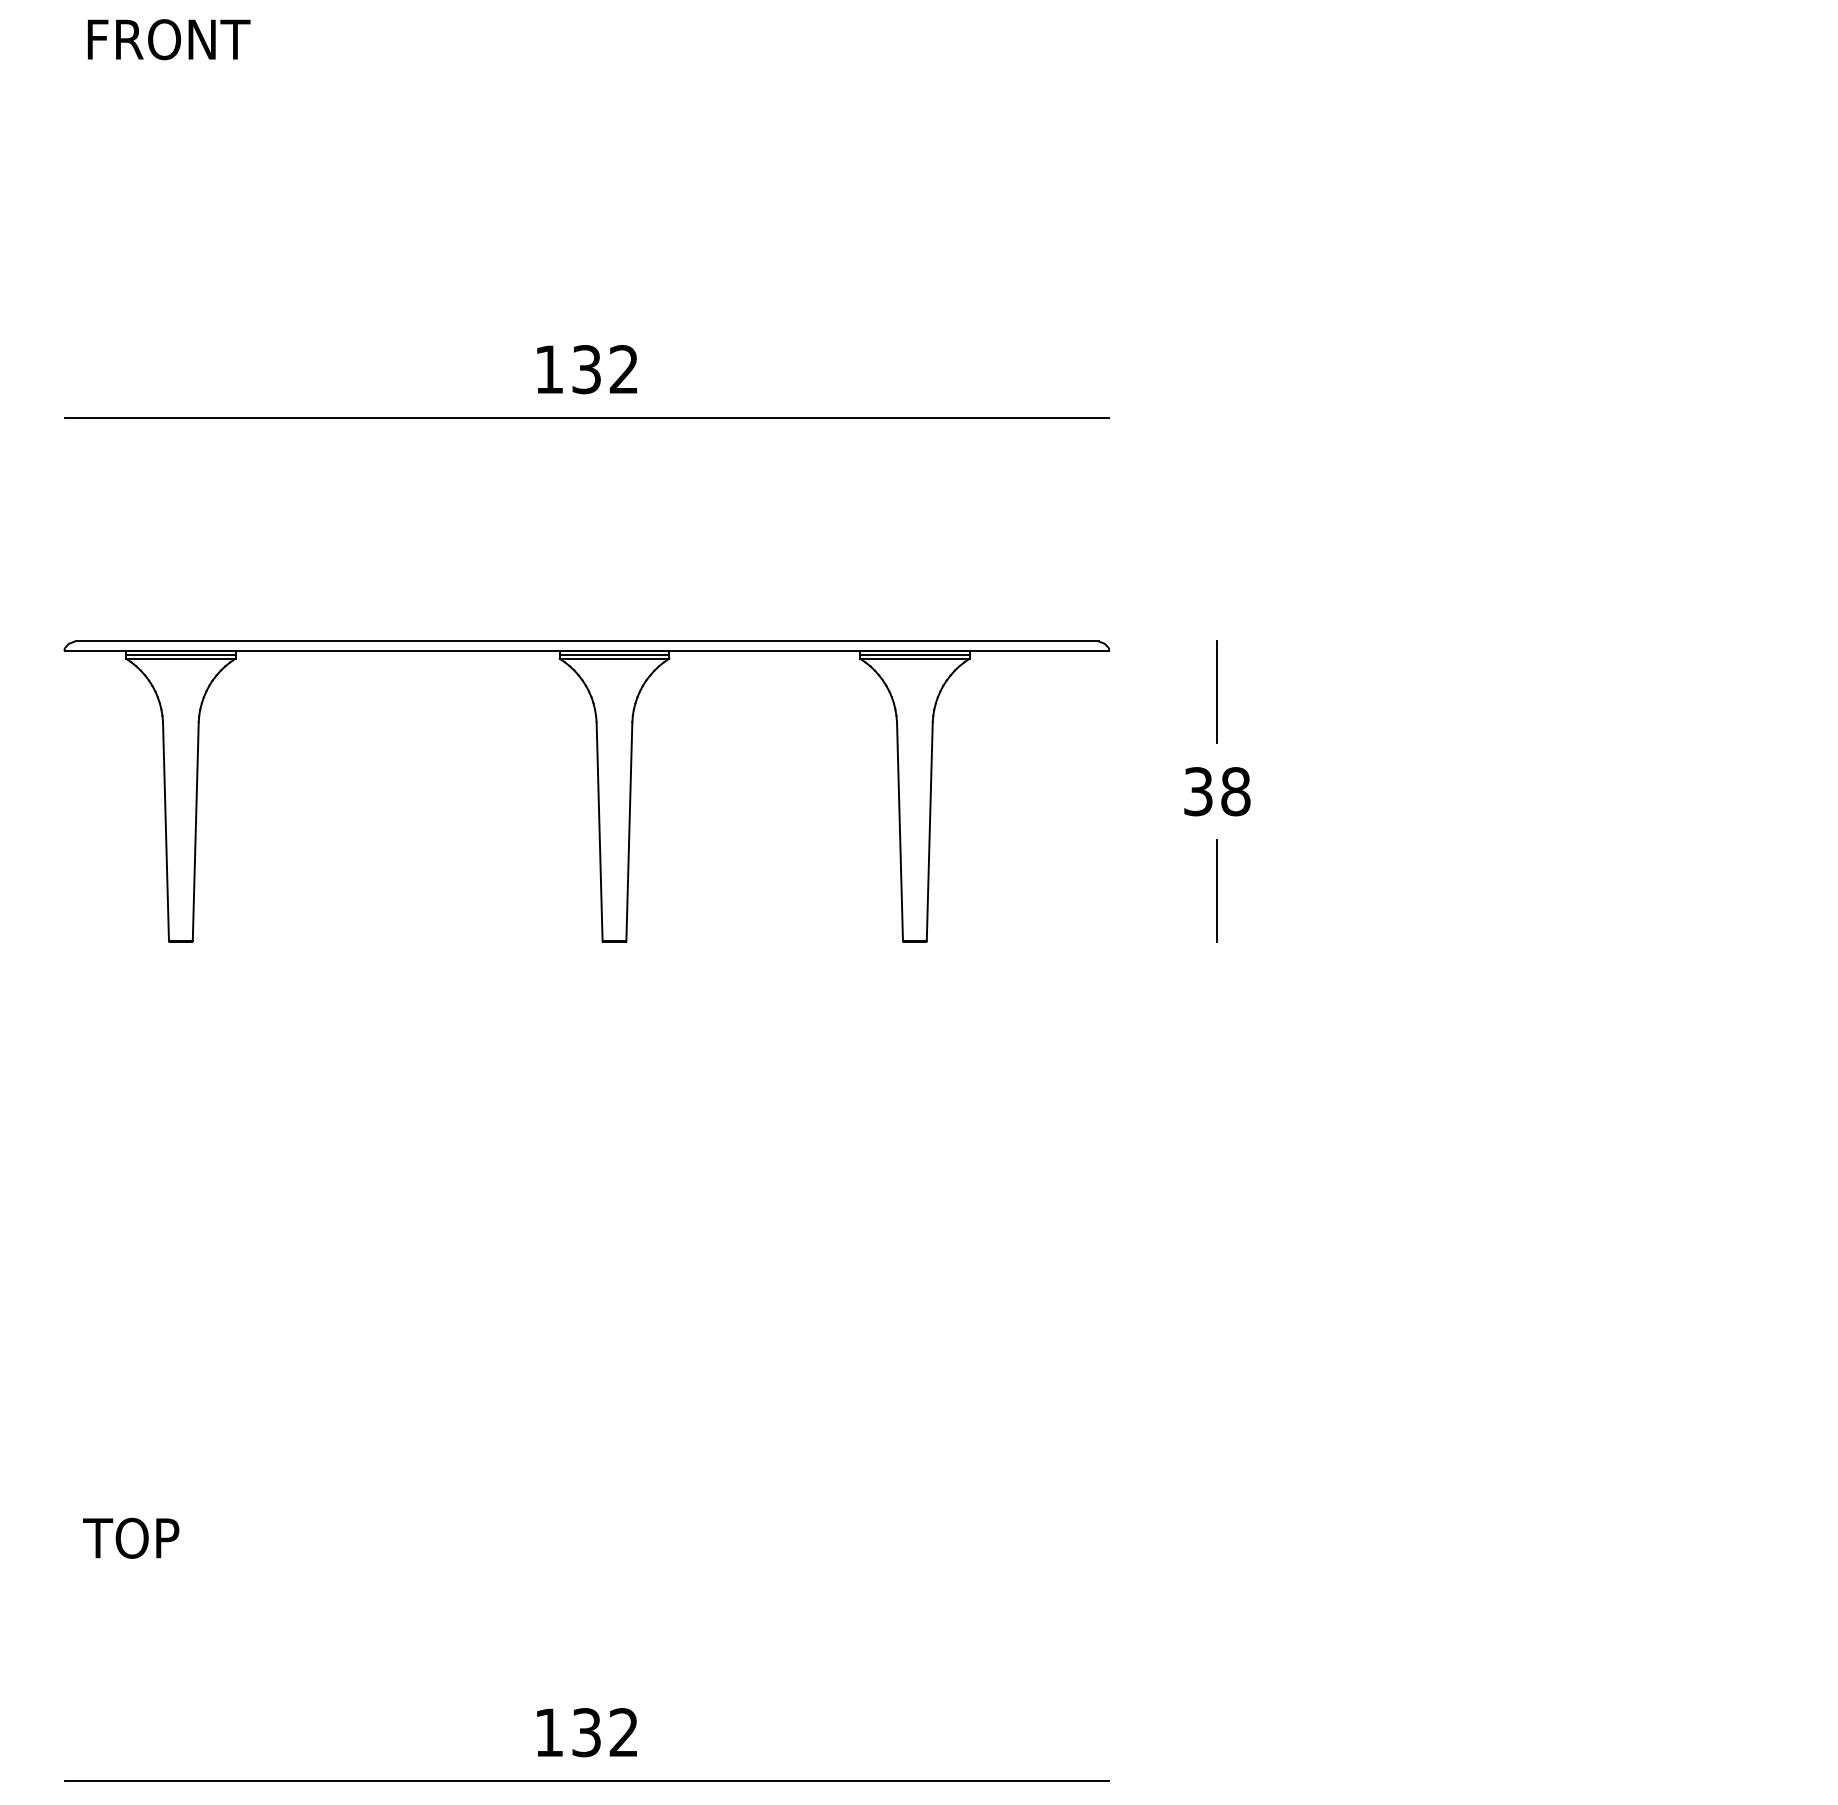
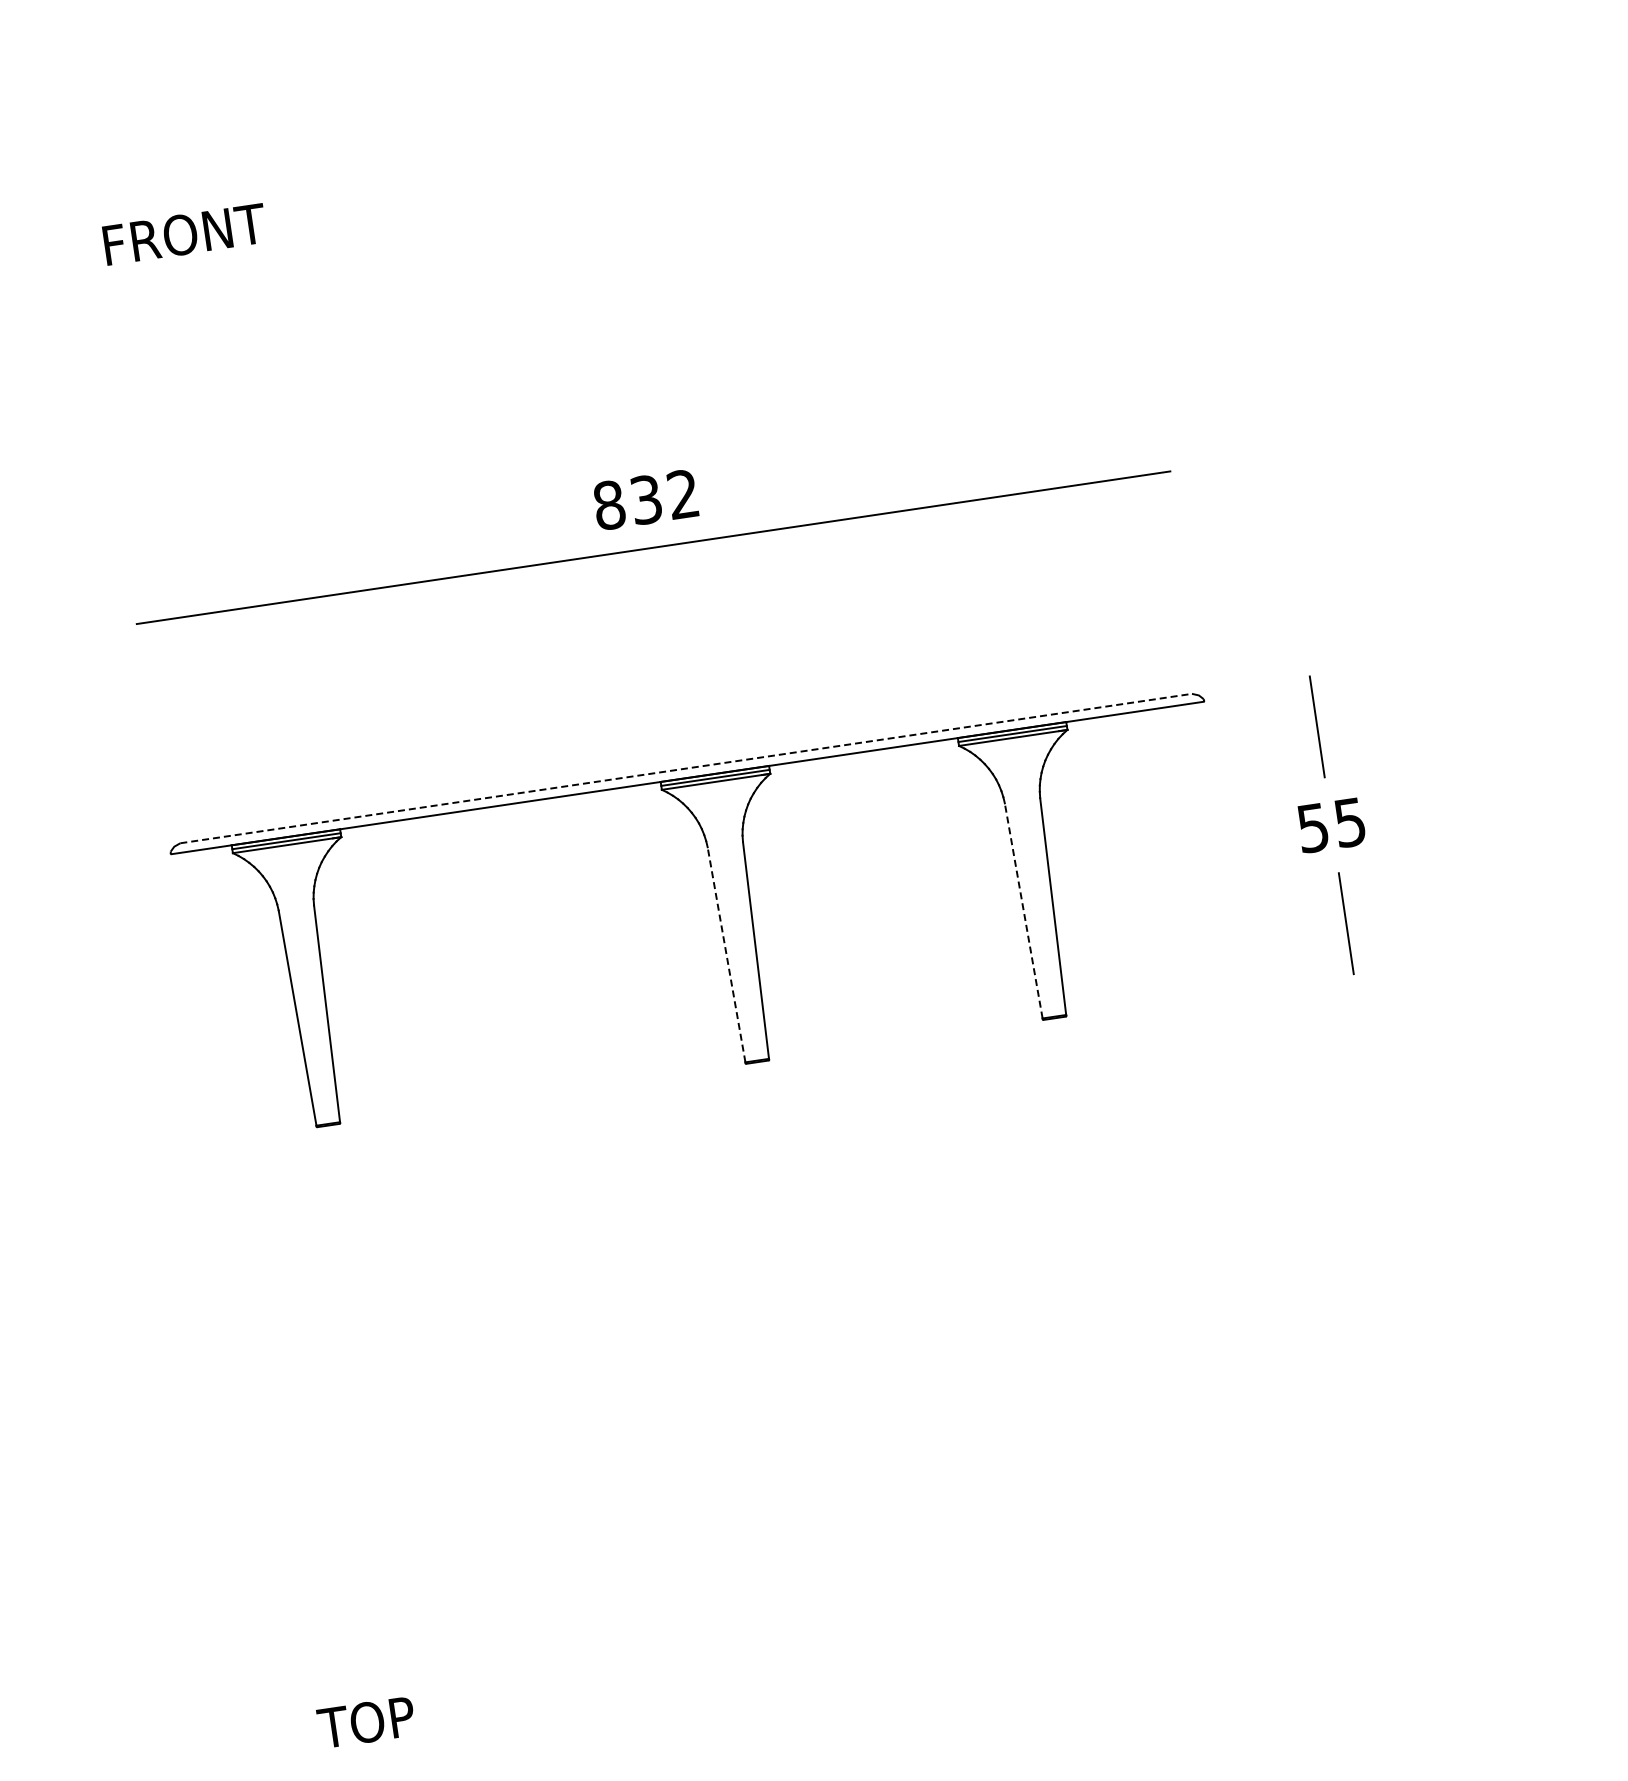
text: (549, 369) -> (609, 505), 132 -> 832
line: (587, 641) -> (686, 768), solid -> dashed
text: (1217, 791) -> (1331, 825), 38 -> 55
line: (599, 830) -> (726, 953), solid -> dashed
line: (899, 830) -> (1023, 910), solid -> dashed

